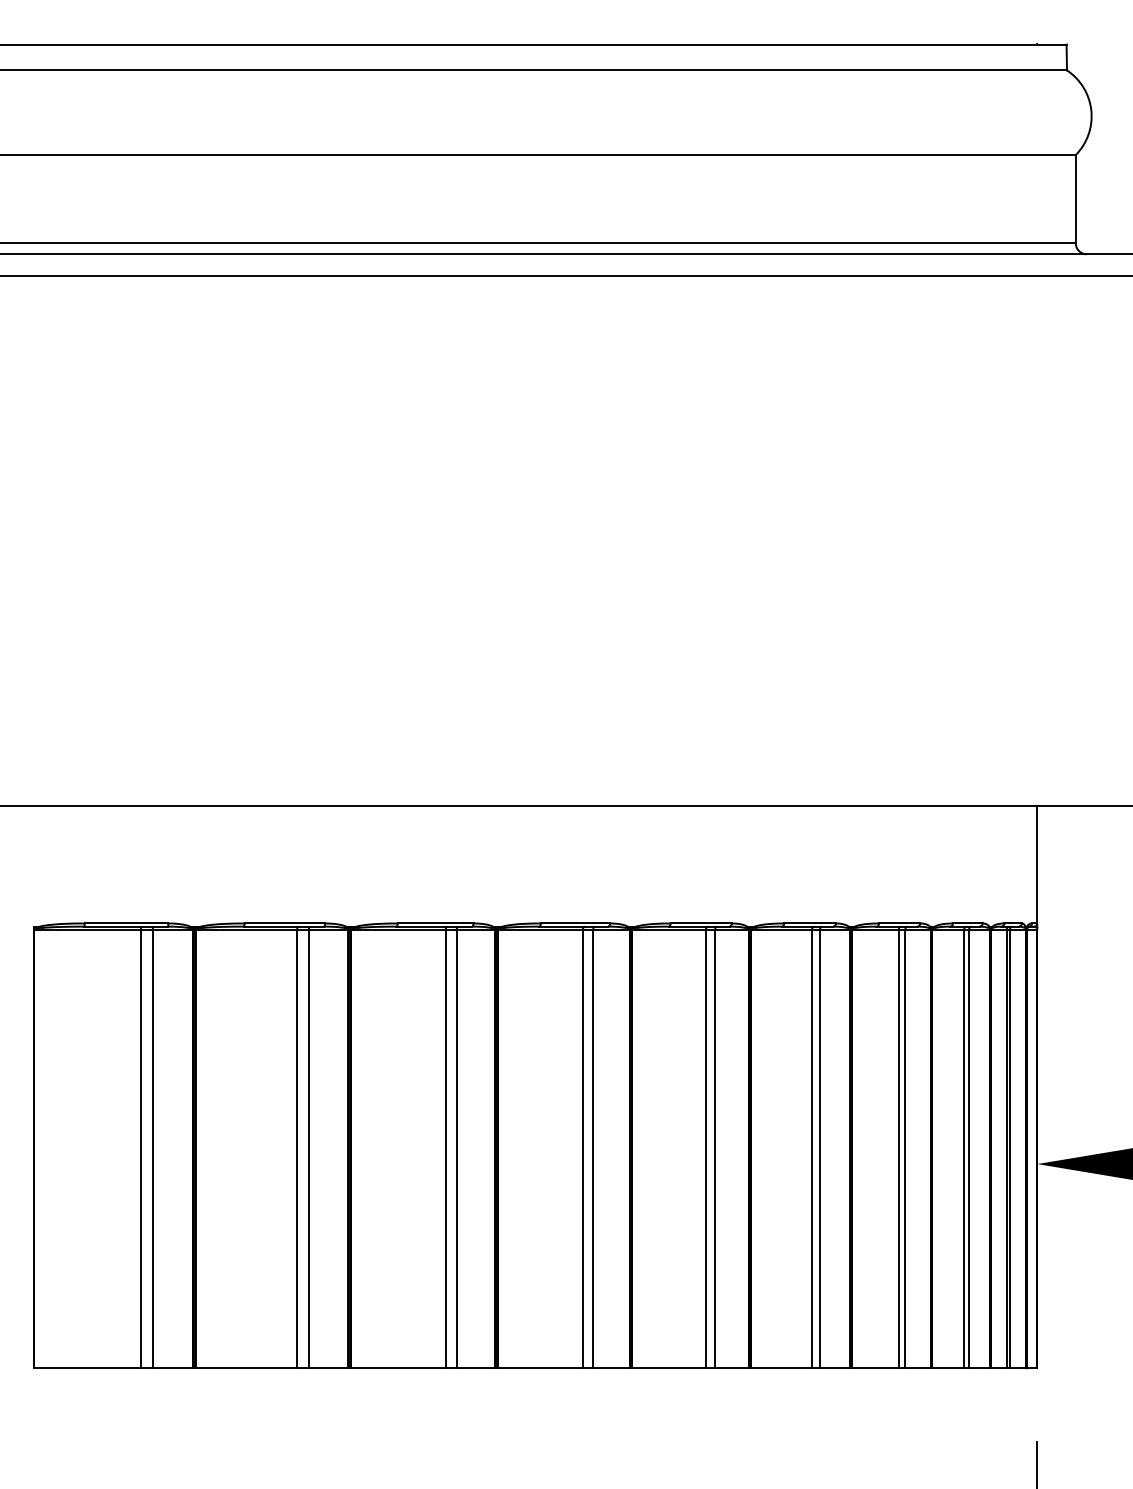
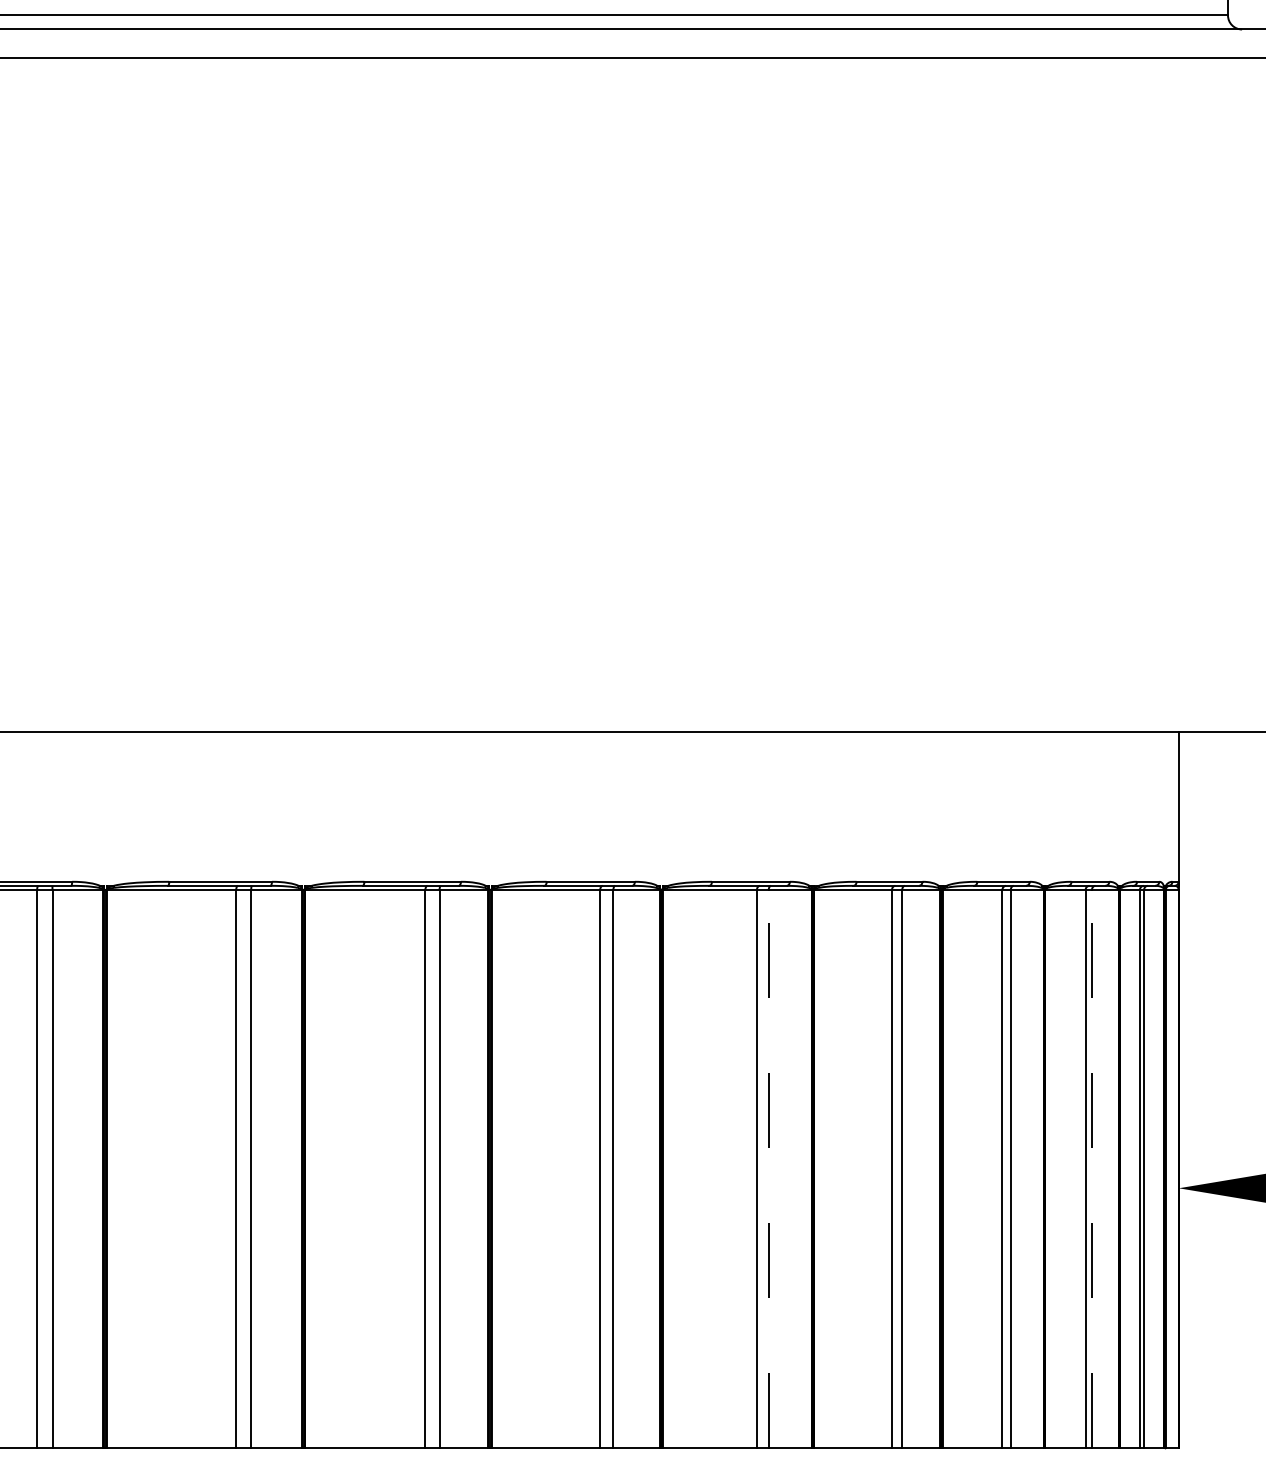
line: (715, 1148) -> (769, 1168), solid -> dashed
line: (969, 1148) -> (1092, 1168), solid -> dashed

